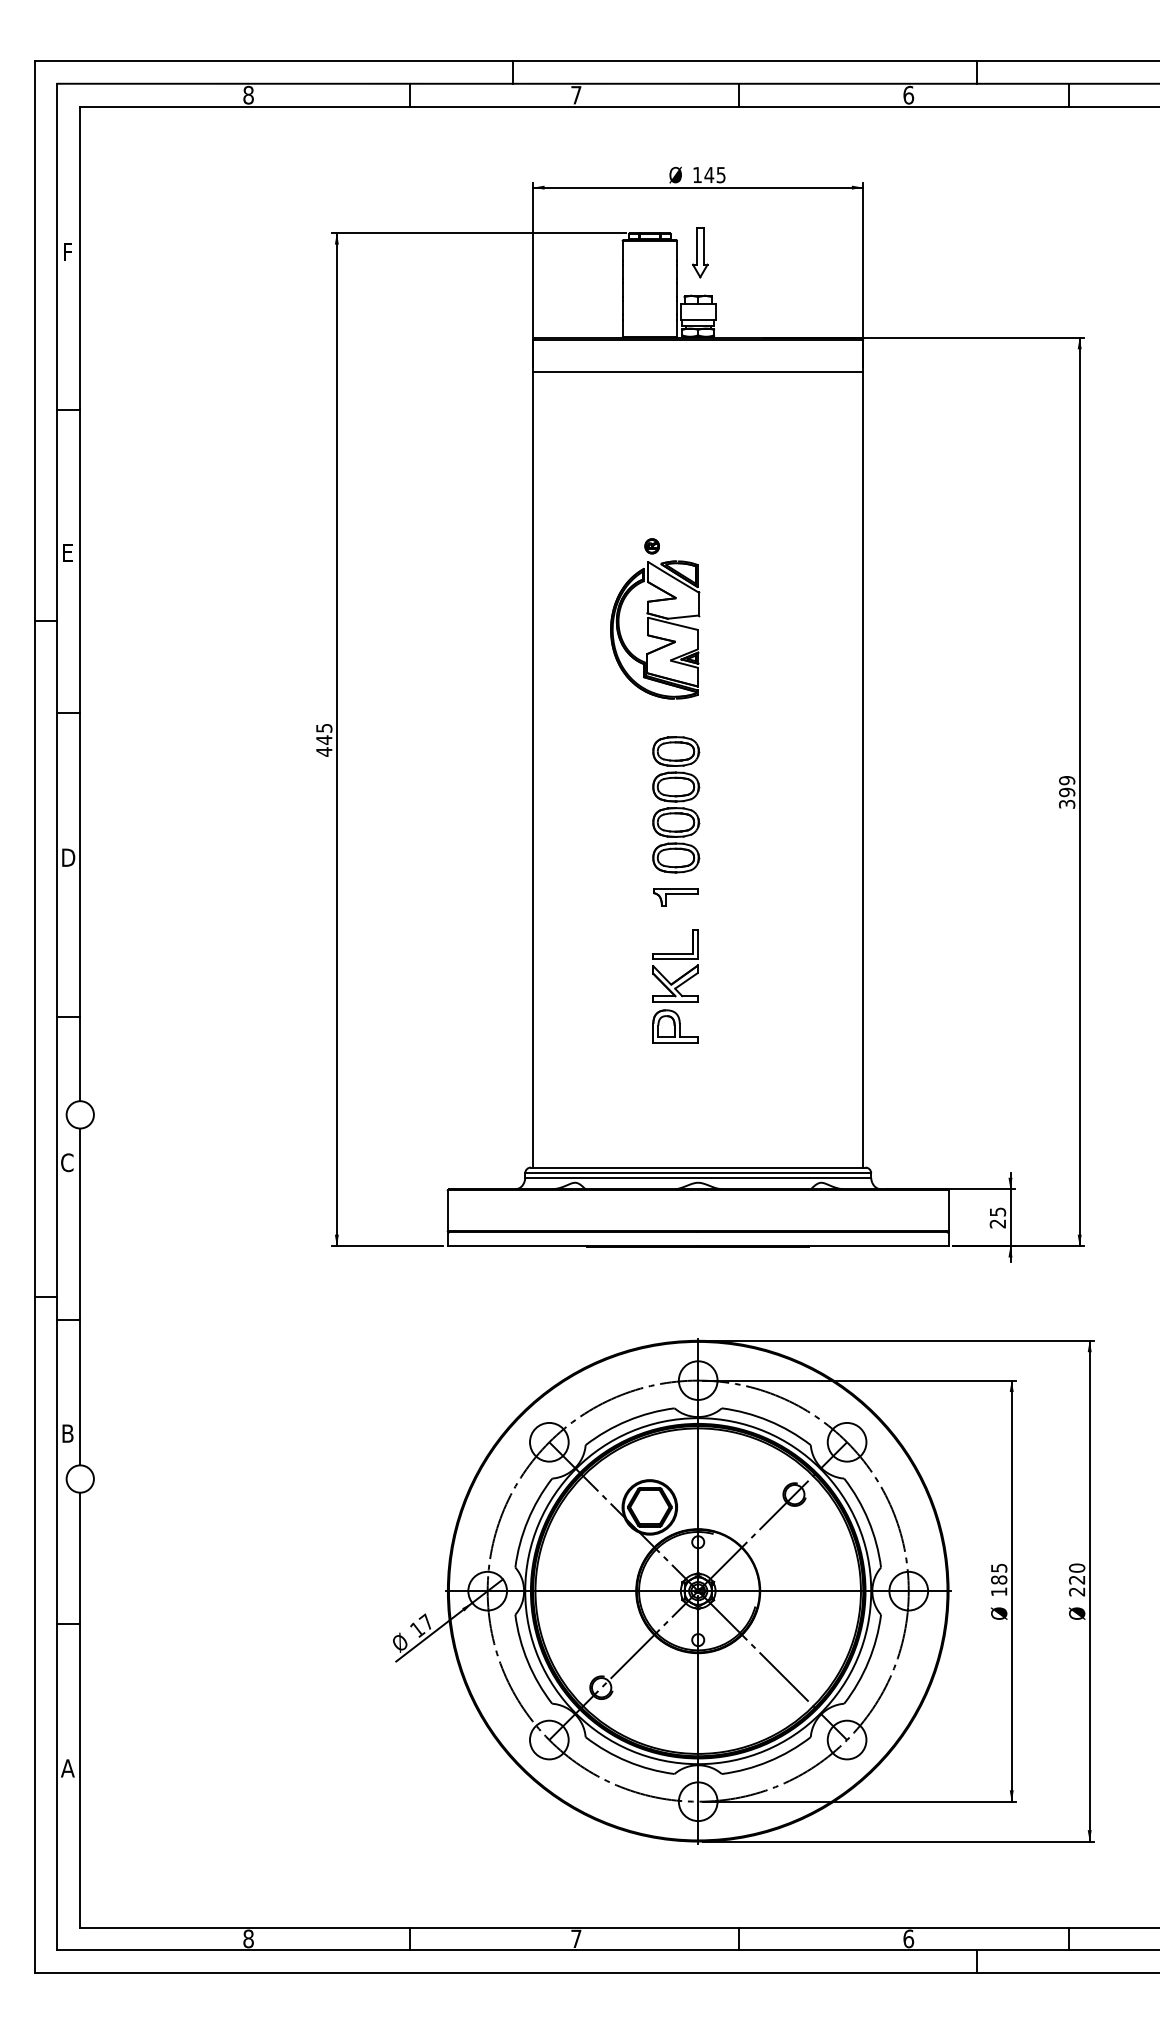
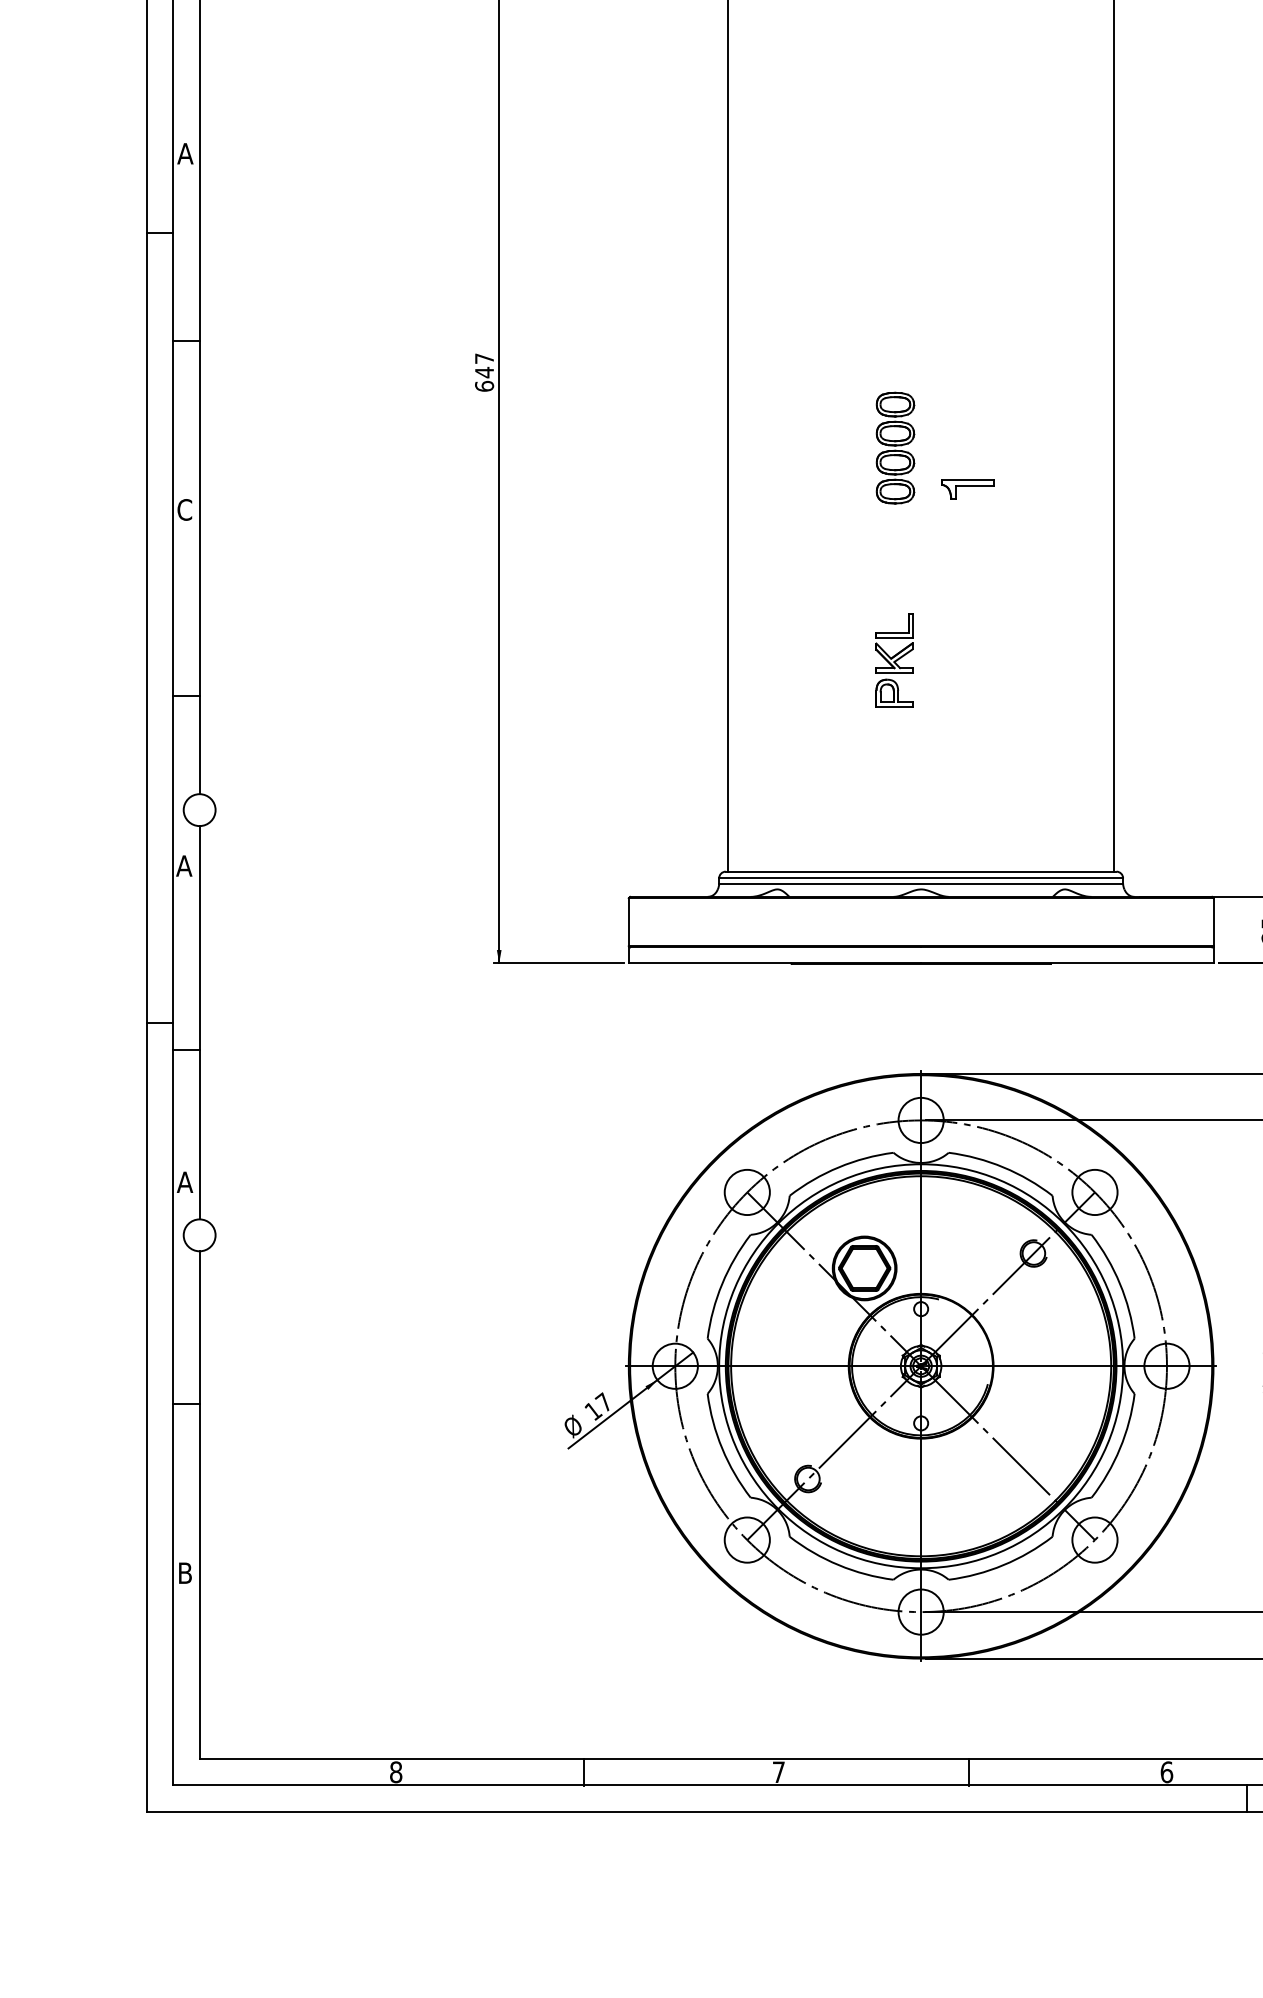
text: (67, 552) -> (184, 153), E -> A
part: (655, 618) -> (871, 230), removed
text: (324, 740) -> (484, 373), 445 -> 647
part: (676, 804) -> (895, 447), size x0.7
text: (68, 857) -> (185, 509), D -> C
part: (675, 897) -> (967, 489), moved
part: (675, 986) -> (894, 660), size x0.7
text: (66, 1162) -> (183, 865), C -> A
text: (67, 1433) -> (184, 1182), B -> A
text: (67, 1768) -> (184, 1573), A -> B

